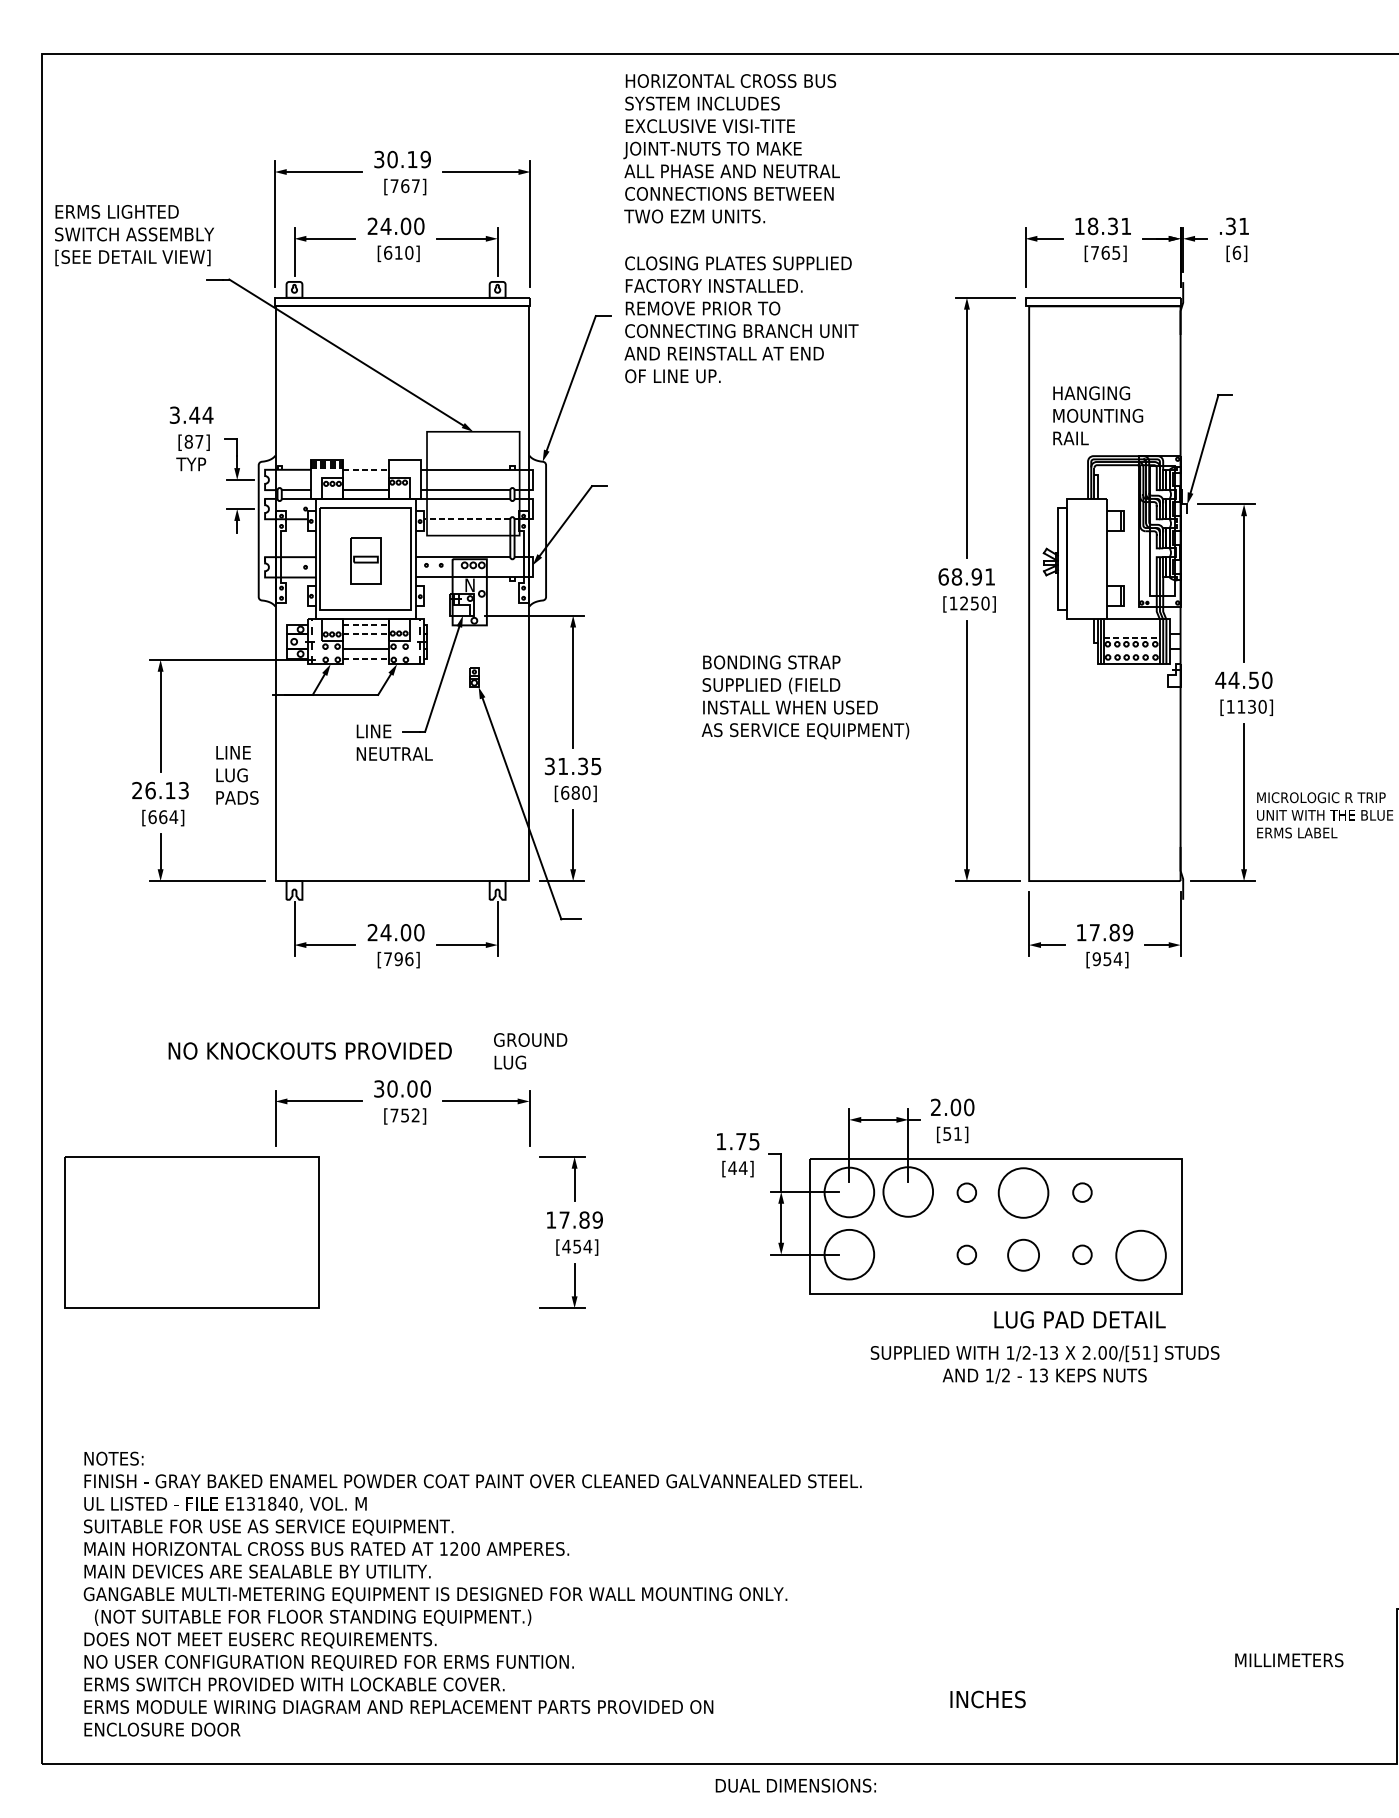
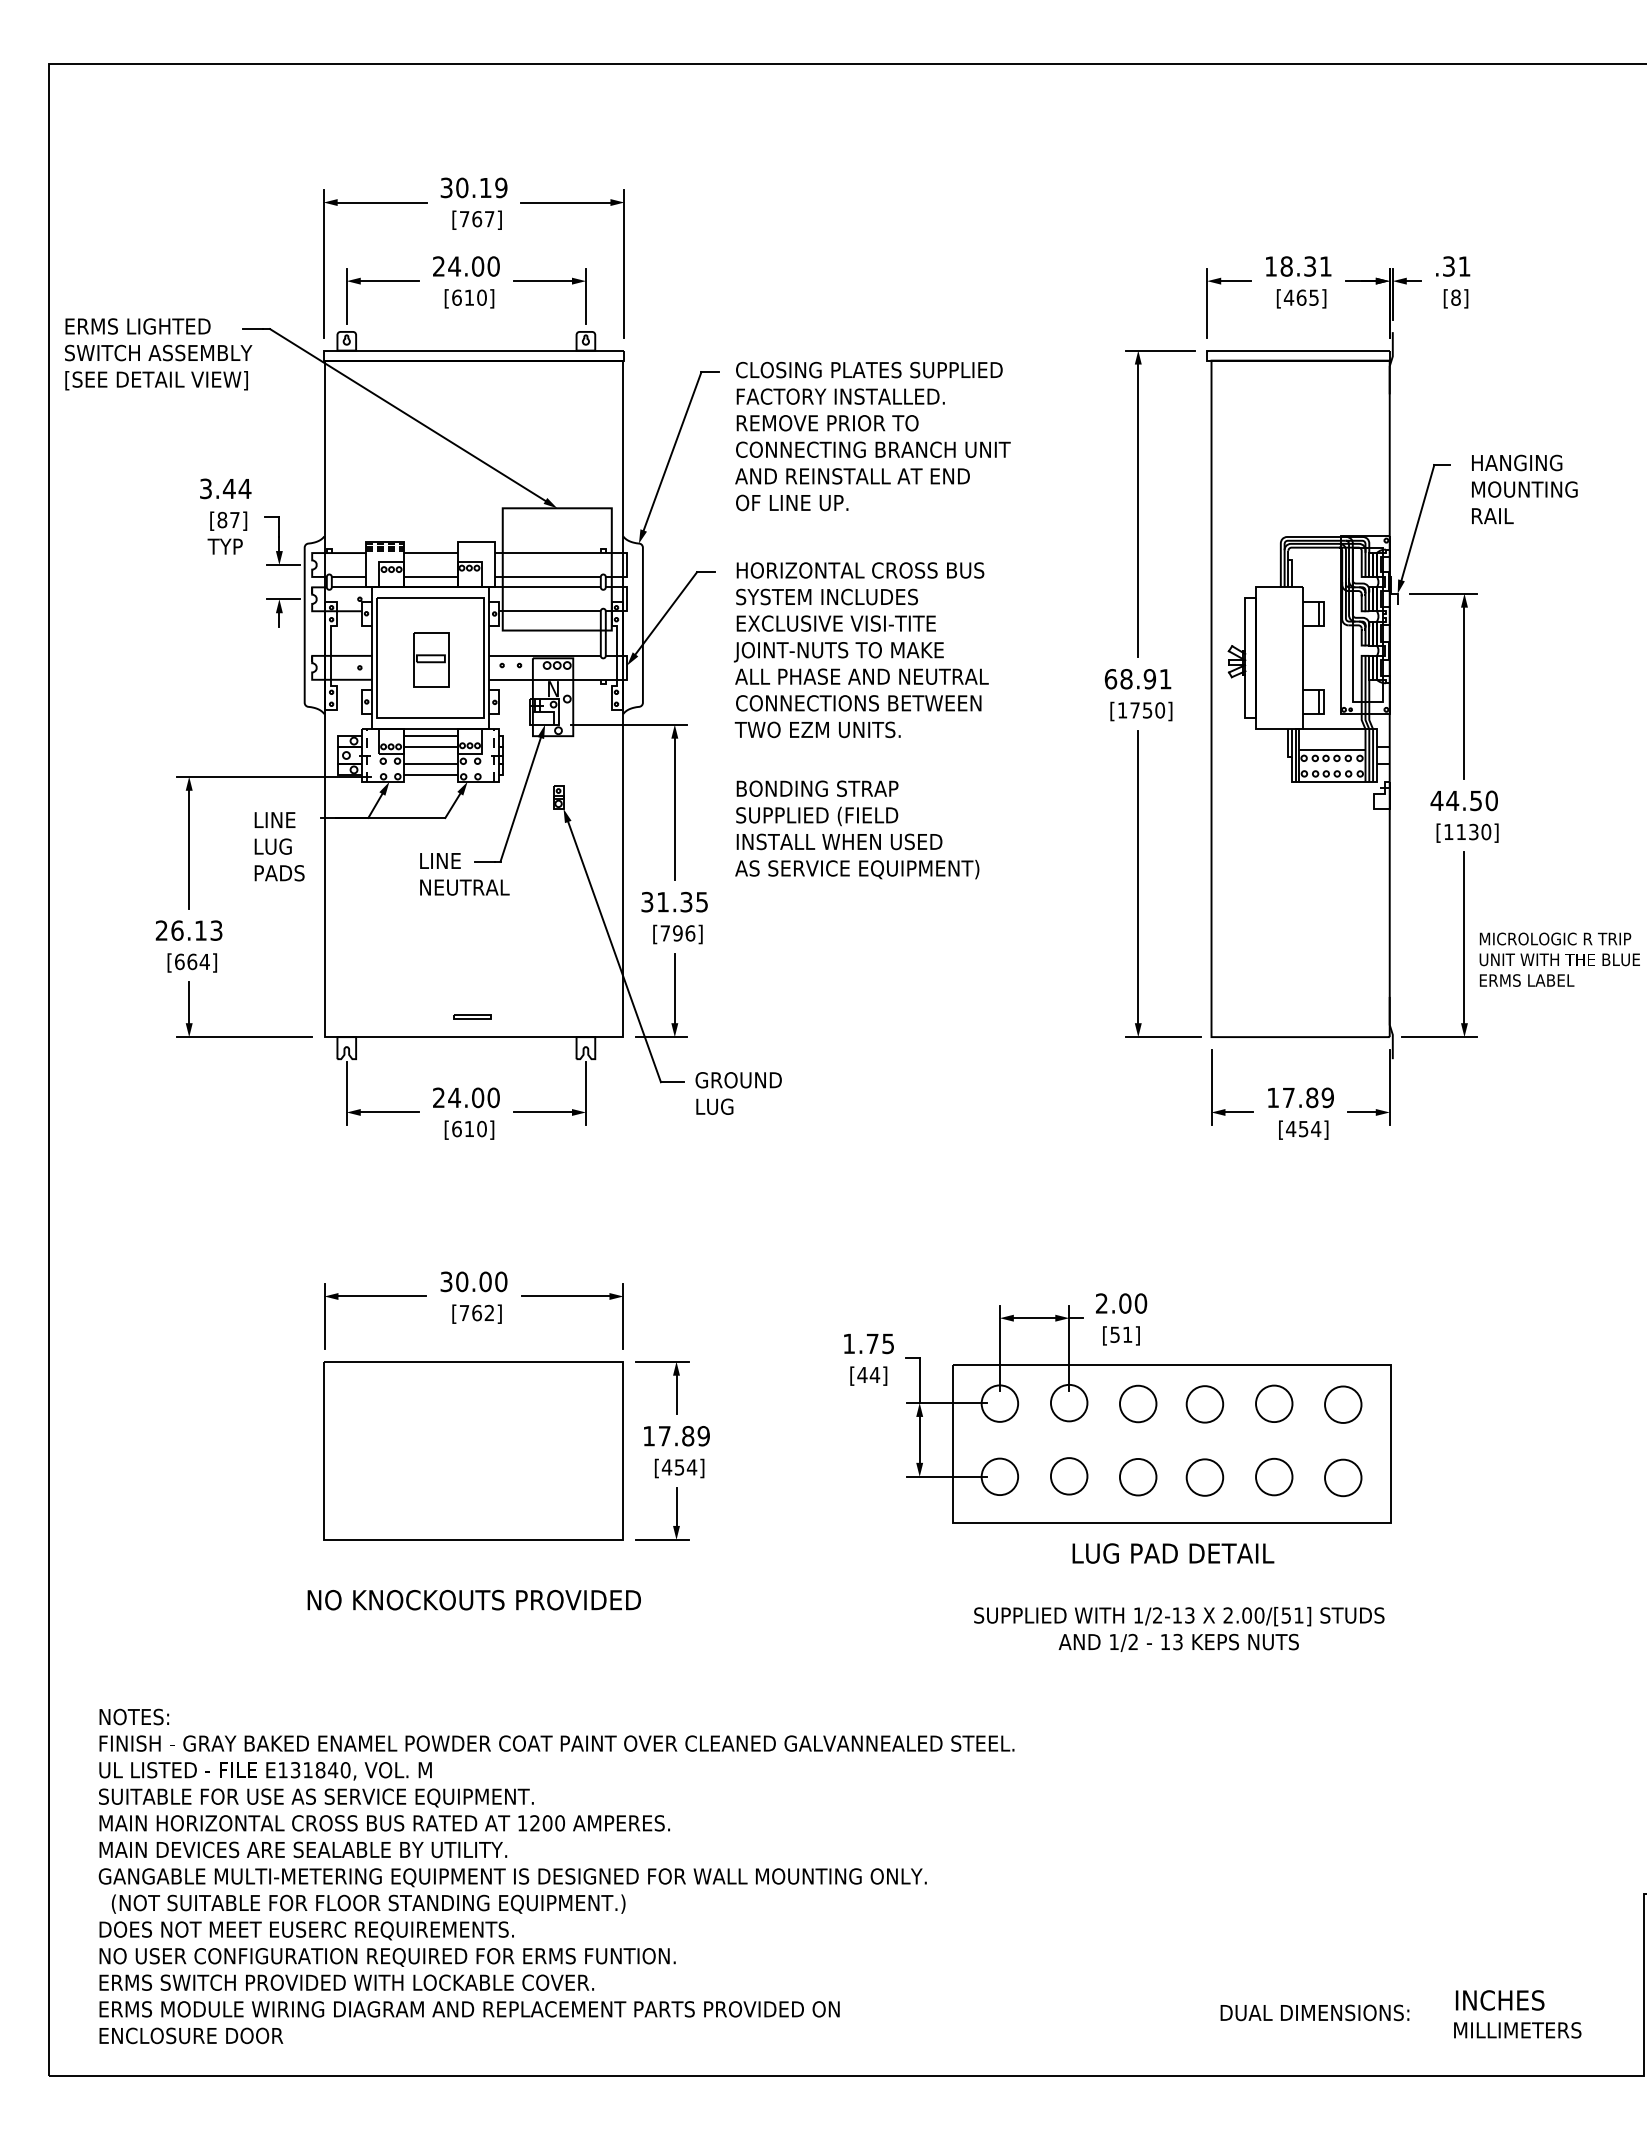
text: (730, 149) -> (860, 650), moved
text: (134, 235) -> (158, 354), moved
text: (1094, 252) -> (1288, 297), [765] -> [465]
text: (1236, 252) -> (1455, 297), [6] -> [8]
text: (741, 319) -> (872, 436), moved
text: (1097, 414) -> (1524, 488), moved
line: (365, 470) -> (430, 553), dashed -> solid
line: (467, 519) -> (550, 611), dashed -> solid
text: (963, 603) -> (1134, 710), [1250] -> [1750]
line: (365, 624) -> (430, 735), dashed -> solid
line: (365, 634) -> (430, 746), dashed -> solid
line: (1131, 637) -> (1332, 750), dashed -> solid
line: (365, 658) -> (430, 775), dashed -> solid
text: (805, 697) -> (857, 829), moved
text: (237, 775) -> (279, 846), moved
text: (575, 793) -> (677, 933), [680] -> [796]
part: (401, 863) -> (472, 1016), added
text: (398, 958) -> (469, 1128), [796] -> [610]
text: (1097, 958) -> (1291, 1128), [954] -> [454]
text: (309, 1050) -> (473, 1599), moved
text: (530, 1051) -> (738, 1093), moved
text: (404, 1115) -> (476, 1312), [752] -> [762]
circle: (907, 1191) -> (1068, 1402), size x0.62
circle: (849, 1192) -> (999, 1403), size x0.62
circle: (966, 1192) -> (1137, 1403), size x1.67
circle: (1082, 1192) -> (1274, 1403), size x1.67
circle: (1023, 1193) -> (1204, 1404), size x0.62
circle: (1141, 1193) -> (1343, 1404), added
part: (191, 1232) -> (473, 1450), moved
circle: (849, 1254) -> (999, 1476), size x0.62
circle: (908, 1254) -> (1069, 1476), added
circle: (966, 1254) -> (1137, 1476), size x1.67
circle: (1082, 1254) -> (1274, 1476), size x1.67
circle: (1141, 1255) -> (1343, 1477), size x0.62
text: (1080, 1319) -> (1173, 1553), moved
text: (1045, 1364) -> (1179, 1629), moved
text: (1289, 1660) -> (1517, 2030), moved
text: (988, 1699) -> (1500, 2000), moved
text: (795, 1785) -> (1314, 2012), moved

